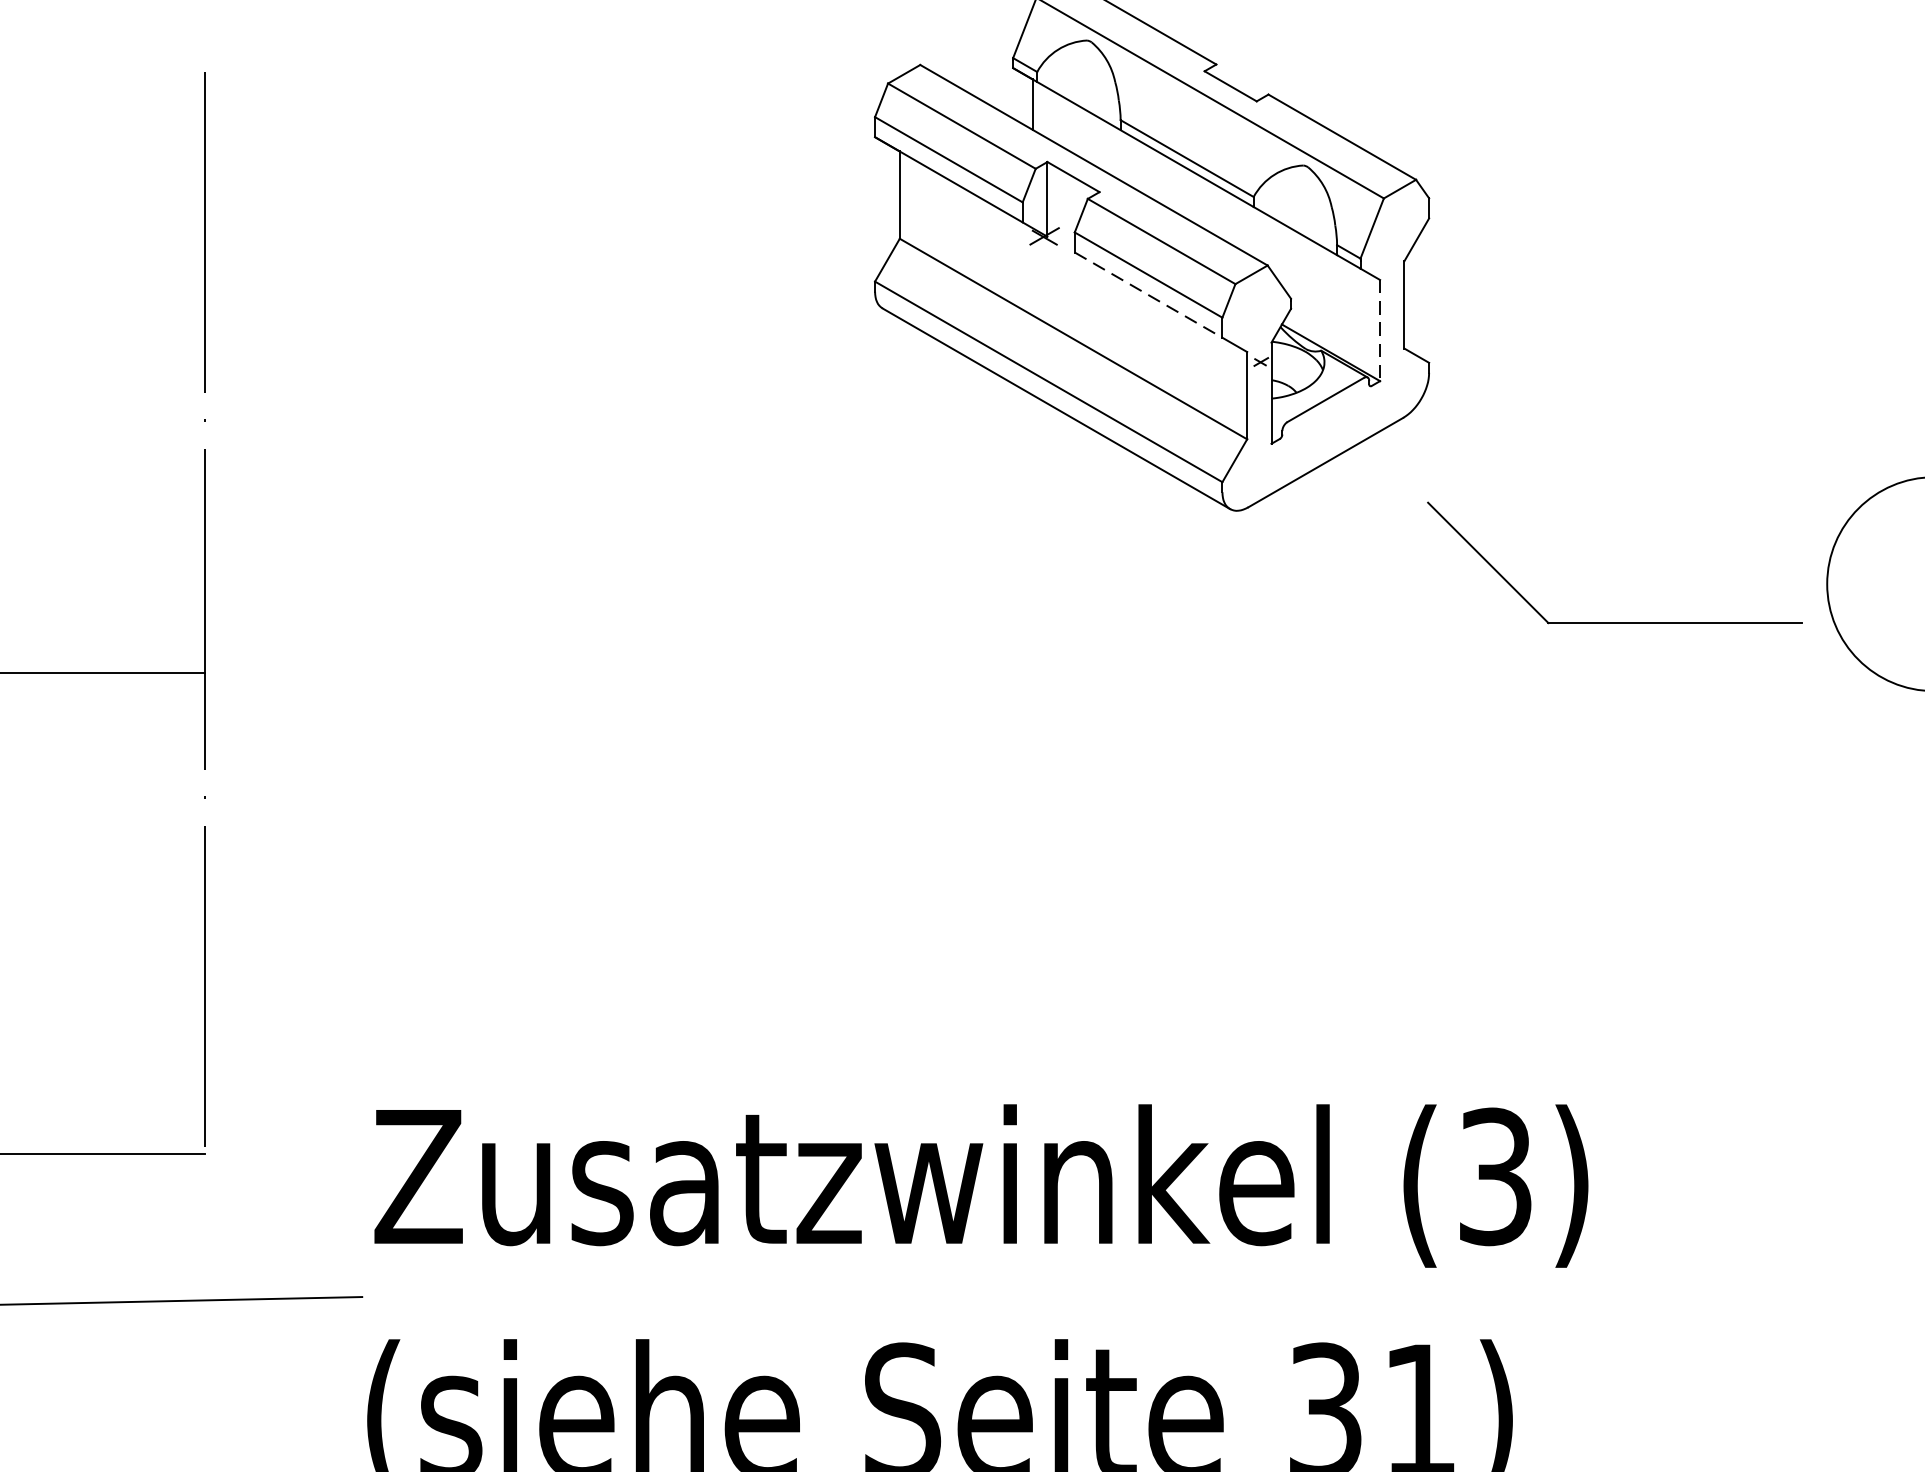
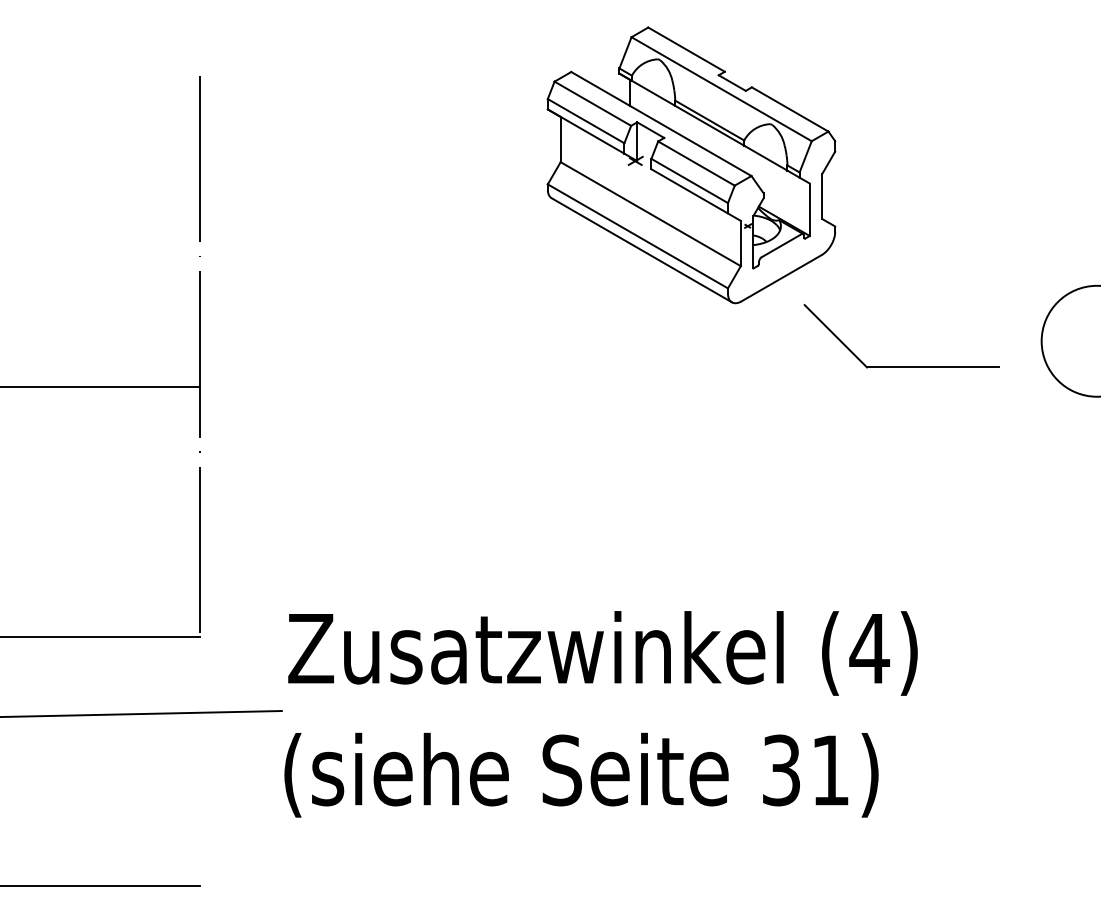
line: (1150, 295) -> (690, 191), dashed -> solid
line: (1379, 331) -> (809, 210), dashed -> solid
part: (1614, 621) -> (901, 366), moved
text: (1495, 1176) -> (869, 648), (3) -> (4)

